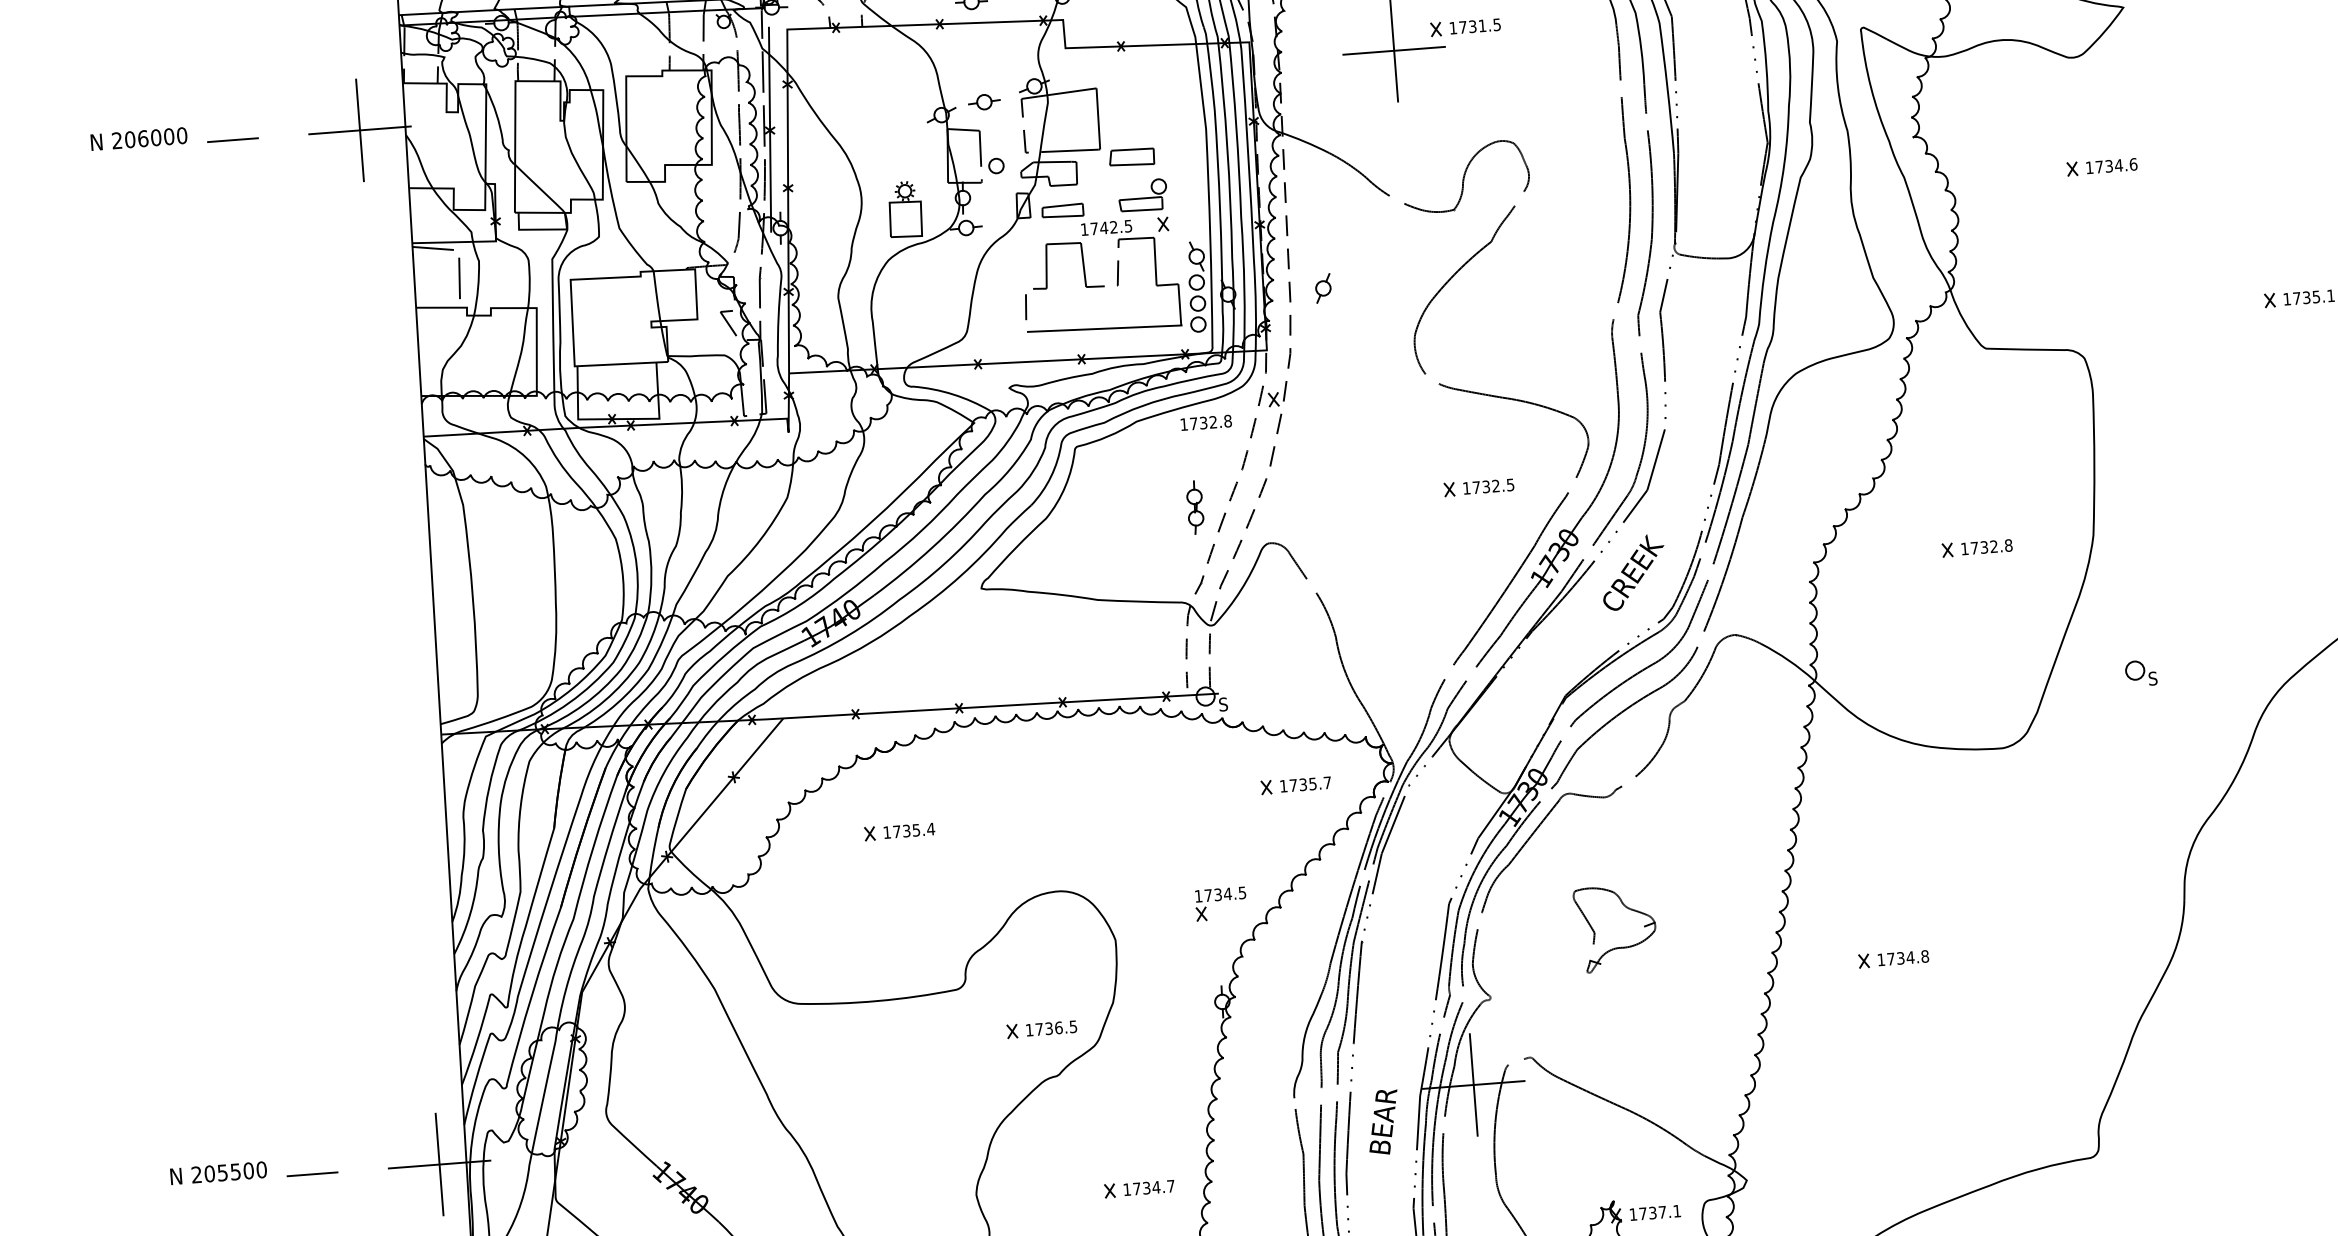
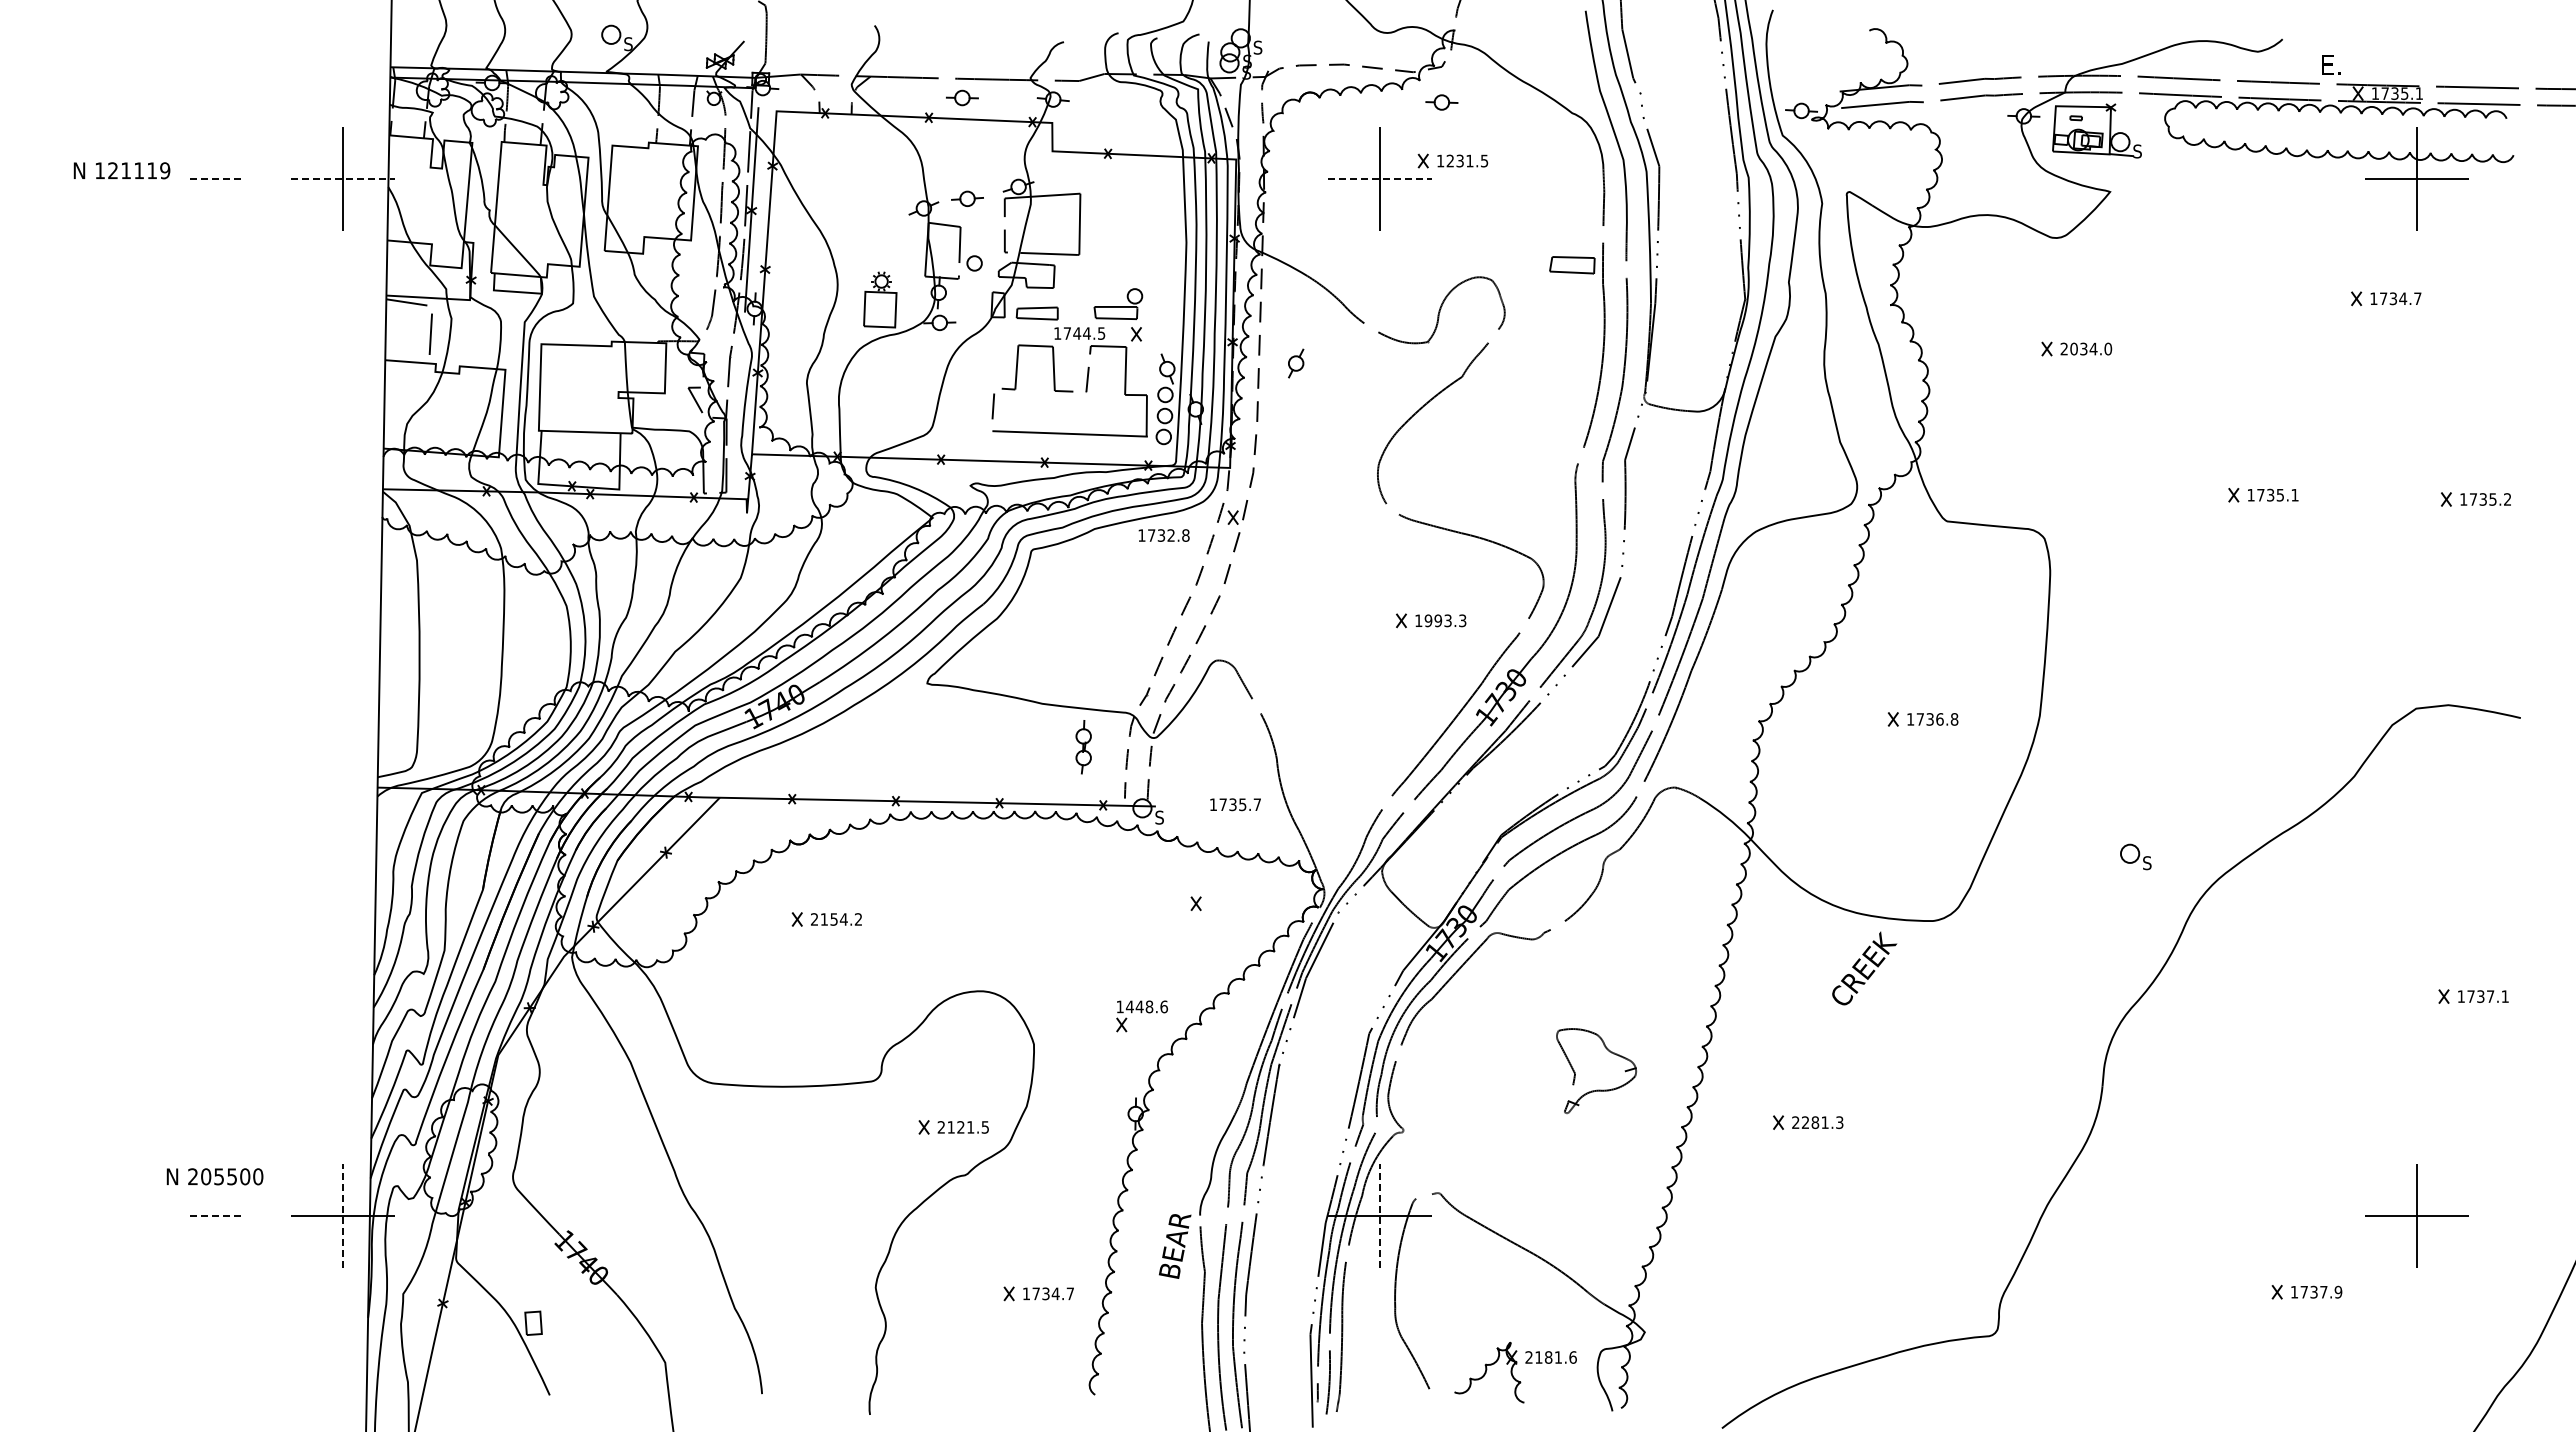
text: (1462, 26) -> (1449, 160), 1731.5 -> 1231.5
line: (1393, 51) -> (1379, 179), solid -> dashed
line: (359, 130) -> (342, 179), solid -> dashed
text: (149, 137) -> (132, 170), 206000 -> 121119
line: (232, 140) -> (215, 179), solid -> dashed
part: (1132, 157) -> (1572, 265), moved
text: (2111, 165) -> (2086, 348), 1734.6 -> 2034.0
text: (1113, 227) -> (1086, 333), 1742.5 -> 1744.5
part: (1323, 288) -> (1296, 363), moved
text: (1493, 485) -> (1445, 620), 1732.5 -> 1993.3
part: (1195, 507) -> (1083, 747), moved
text: (1993, 546) -> (1939, 719), 1732.8 -> 1736.8
text: (1633, 572) -> (1864, 968), moved
part: (2140, 672) -> (2135, 856), moved
text: (1305, 784) -> (1235, 804), moved
text: (909, 830) -> (836, 919), 1735.4 -> 2154.2
text: (1224, 893) -> (1146, 1006), 1734.5 -> 1448.6
part: (1617, 946) -> (1596, 1089), moved
text: (1902, 958) -> (1817, 1122), 1734.8 -> 2281.3
text: (1043, 1029) -> (955, 1127), 1736.5 -> 2121.5
line: (1473, 1085) -> (1379, 1216), solid -> dashed
text: (1383, 1122) -> (1175, 1246), moved
line: (439, 1164) -> (342, 1216), solid -> dashed
text: (218, 1172) -> (214, 1176), moved
line: (312, 1174) -> (215, 1216), solid -> dashed
text: (1654, 1212) -> (1550, 1357), 1737.1 -> 2181.6

